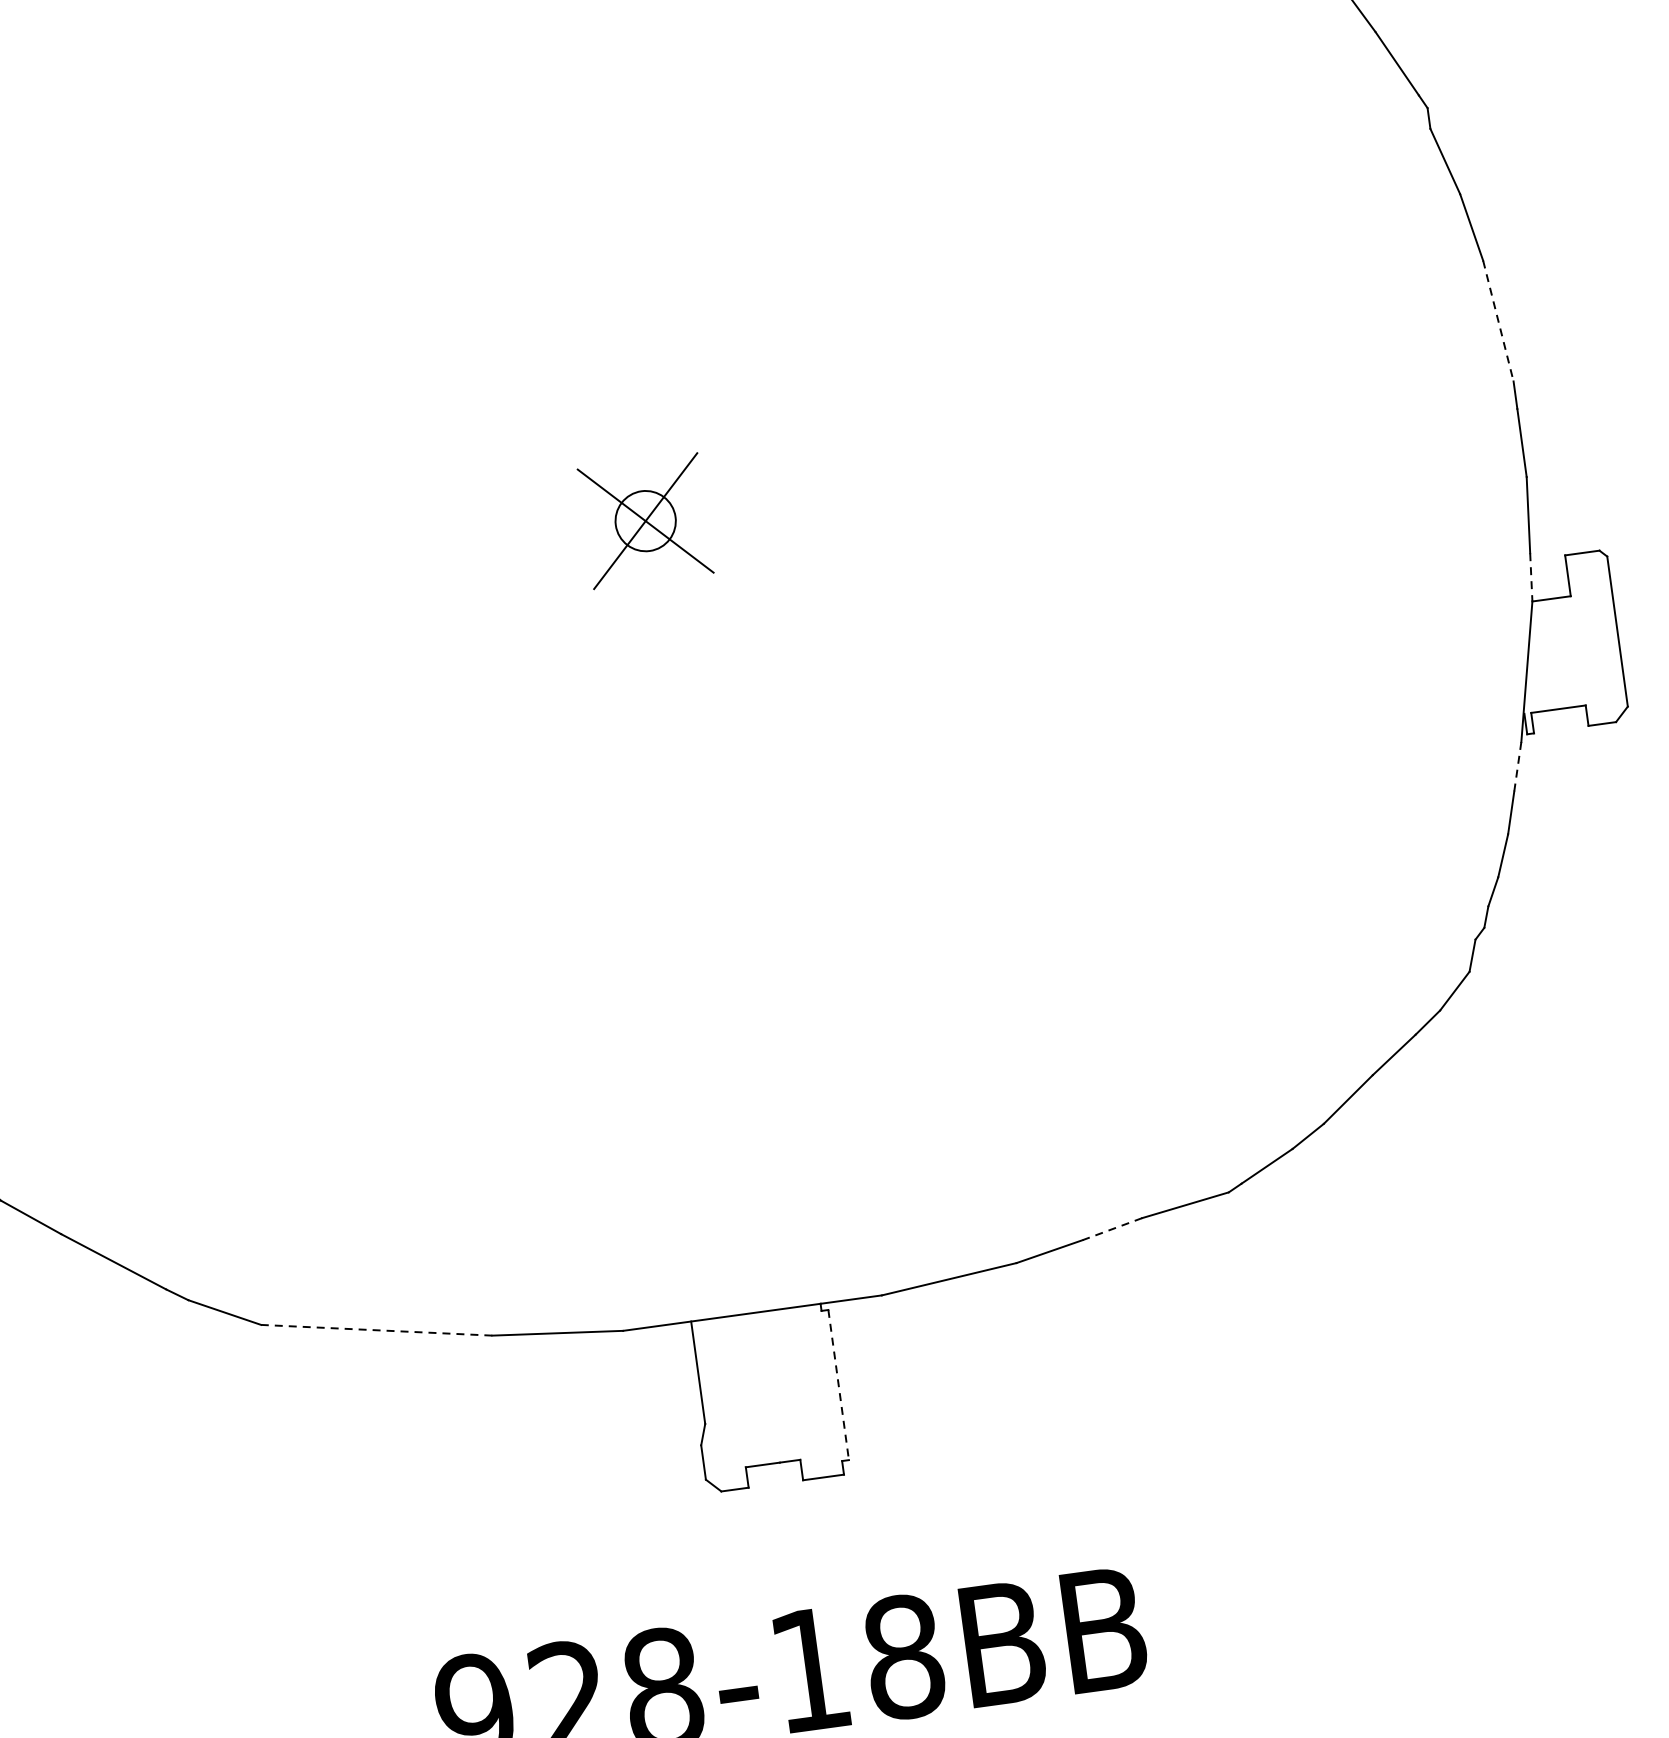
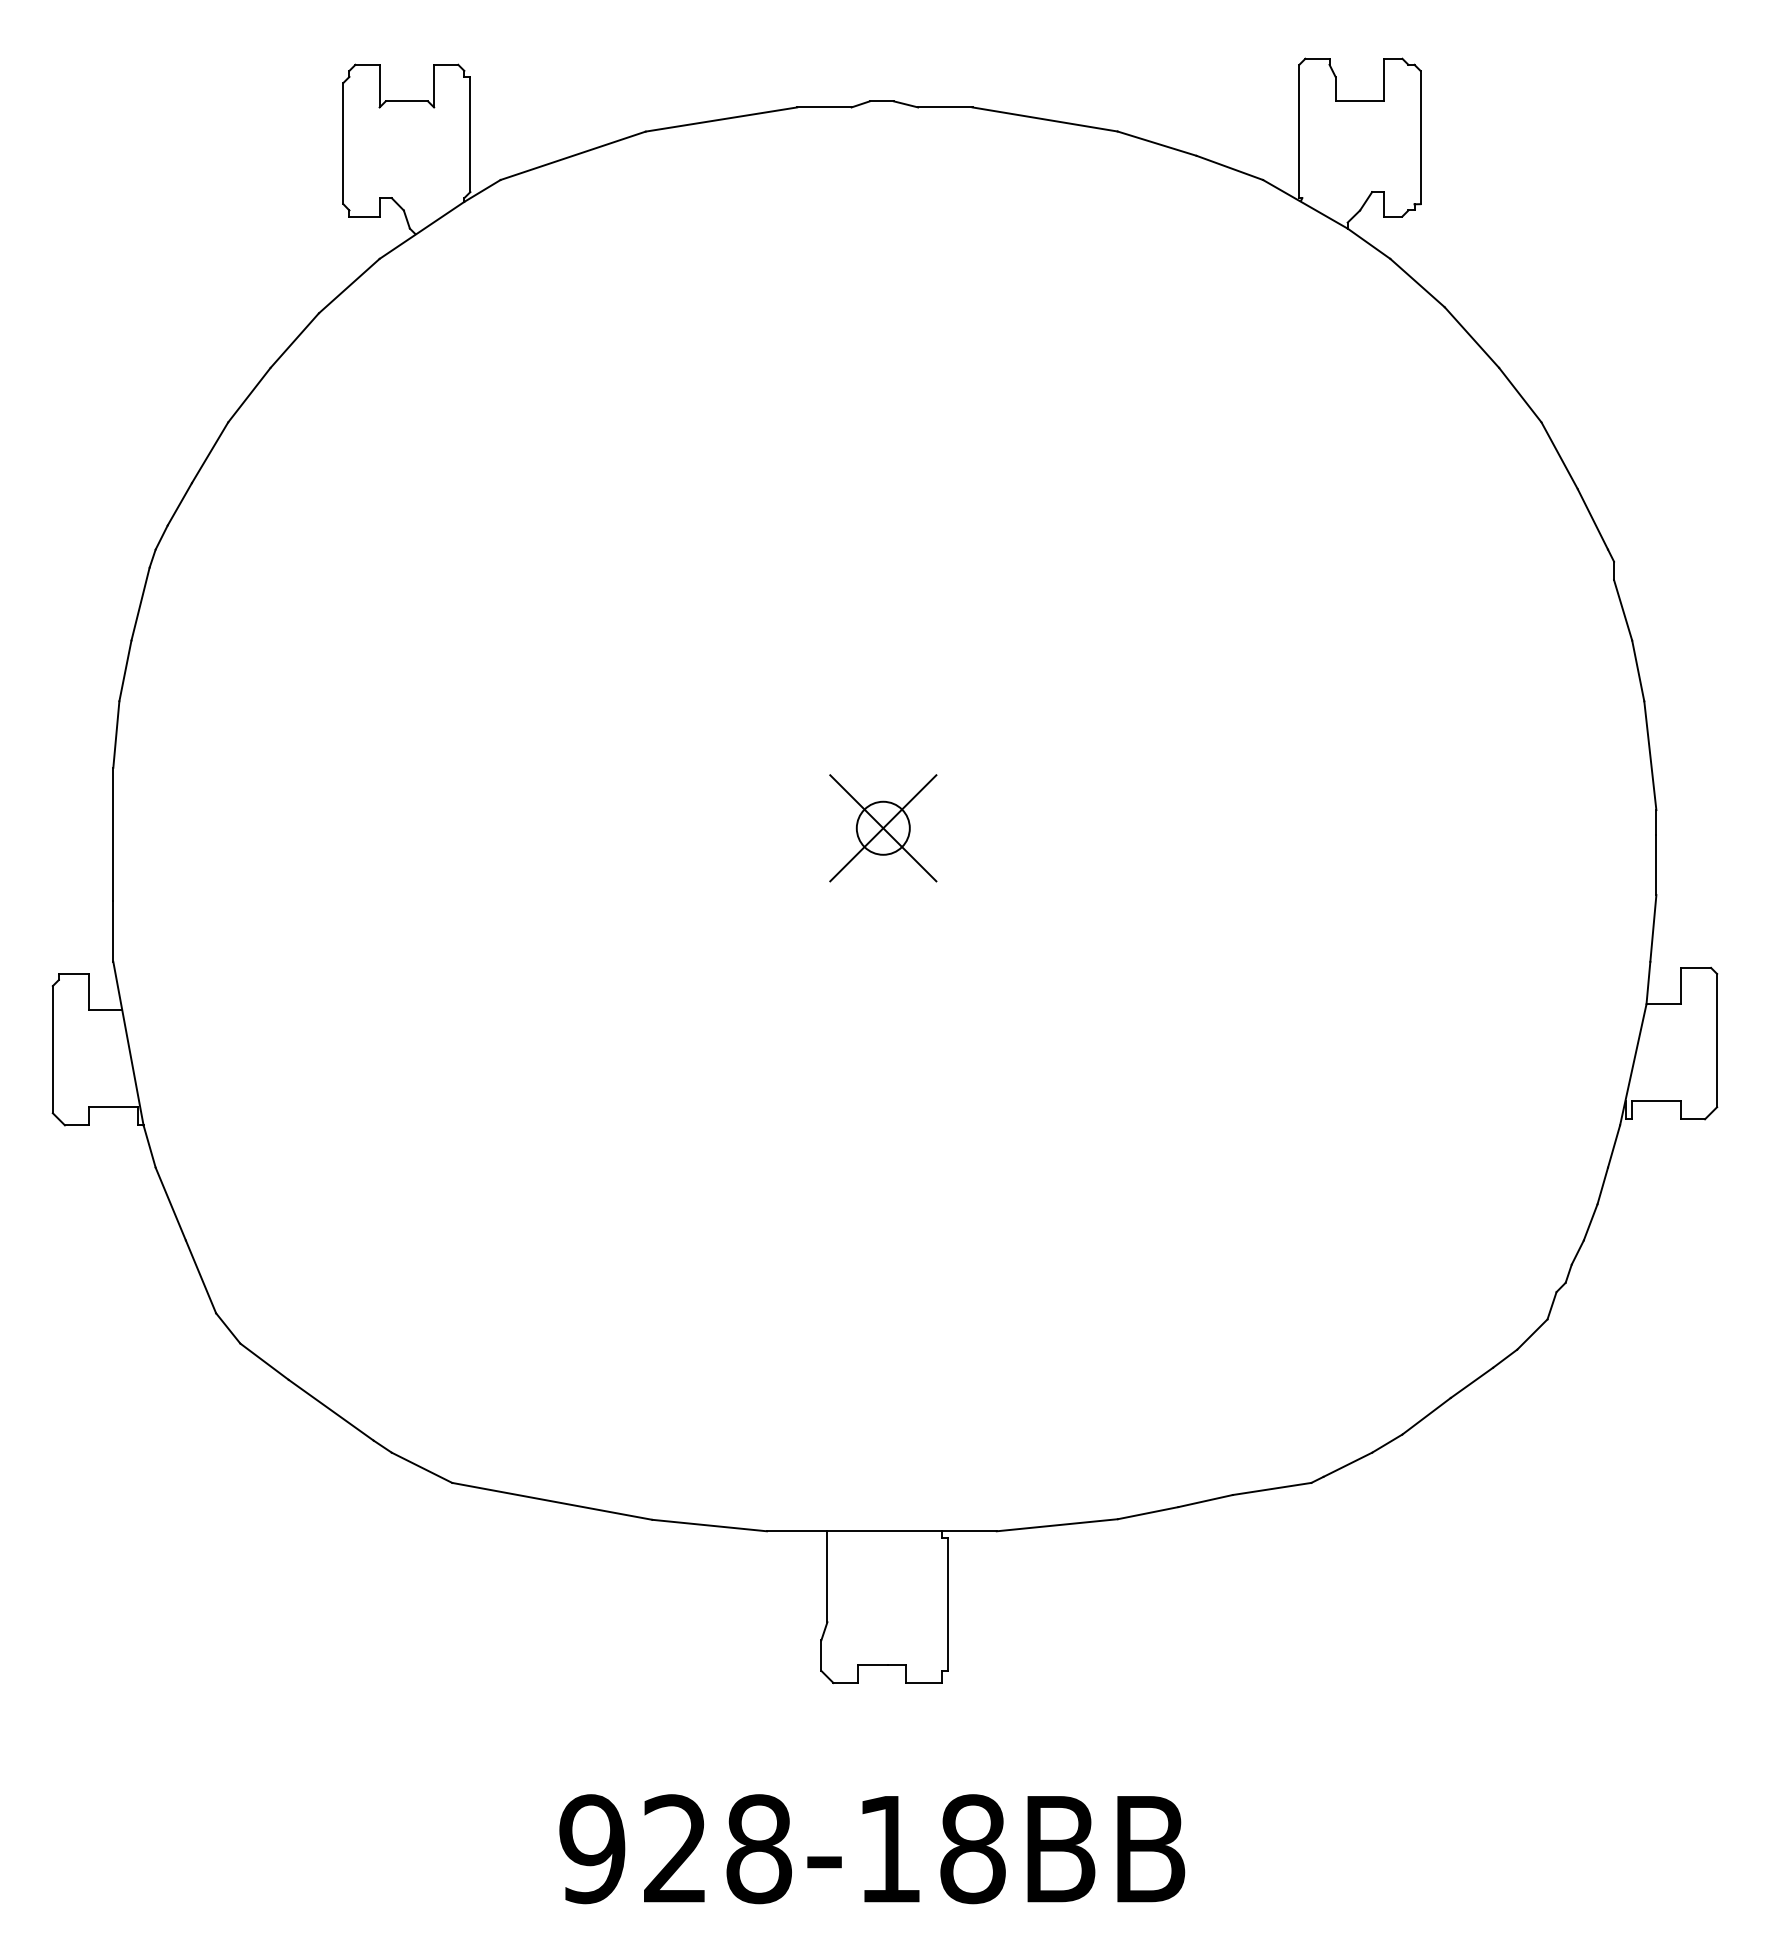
line: (1498, 320) -> (1650, 755), dashed -> solid
line: (1531, 577) -> (1648, 983), dashed -> solid
line: (1517, 766) -> (1613, 1146), dashed -> solid
line: (1112, 1229) -> (1205, 1501), dashed -> solid
line: (376, 1330) -> (552, 1501), dashed -> solid
line: (838, 1385) -> (948, 1604), dashed -> solid

